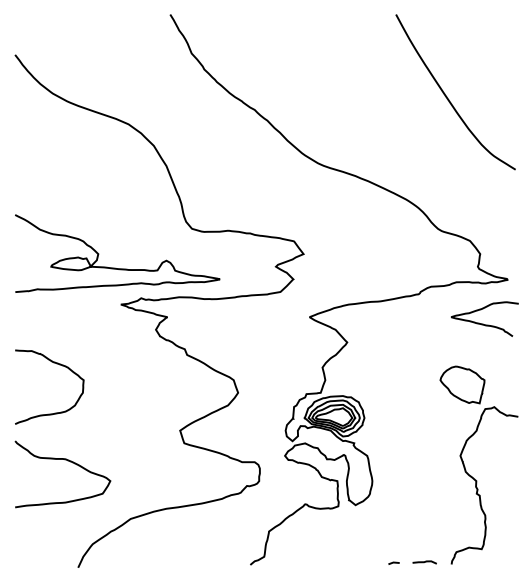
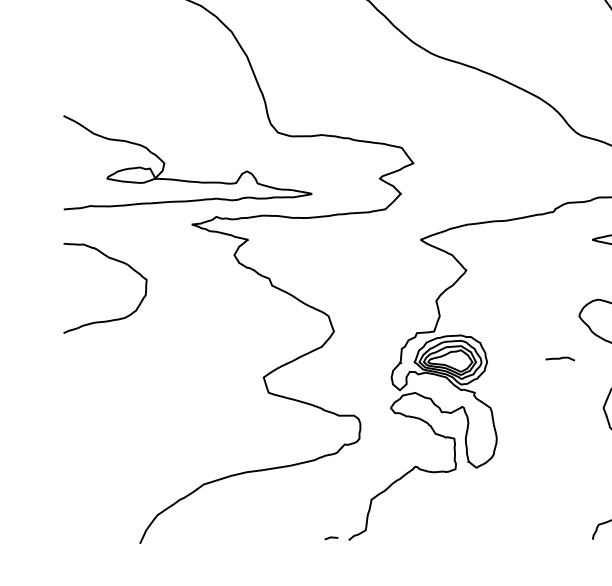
curve: (56, 364) -> (113, 260), moved
curve: (67, 461) -> (127, 414), removed
line: (393, 562) -> (330, 537), moved
curve: (424, 562) -> (559, 359), moved

